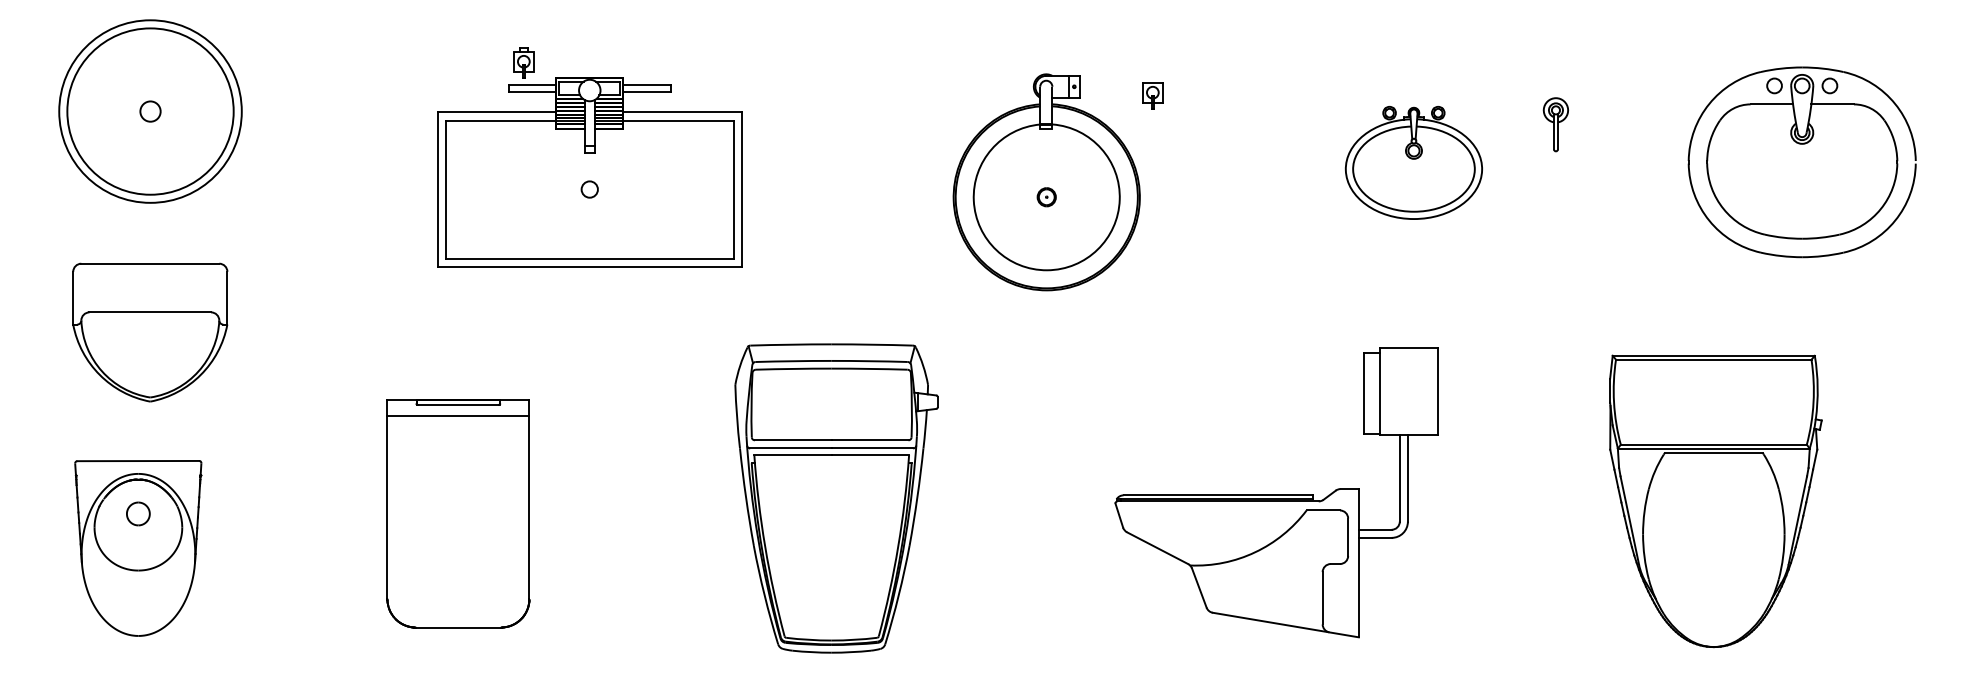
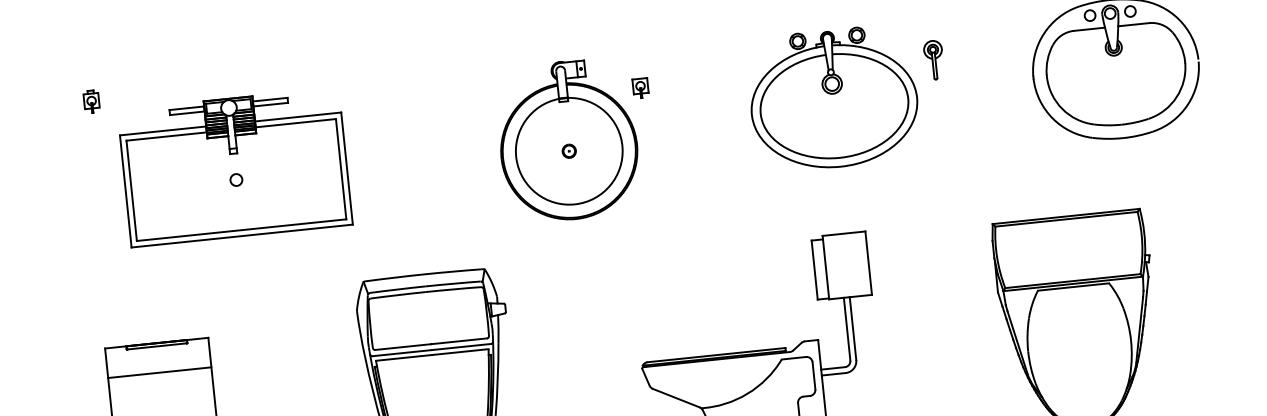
part: (523, 62) -> (91, 101), moved
part: (1152, 95) -> (640, 88), moved
part: (1413, 162) -> (833, 98), size x1.67
line: (458, 415) -> (159, 372), moved

